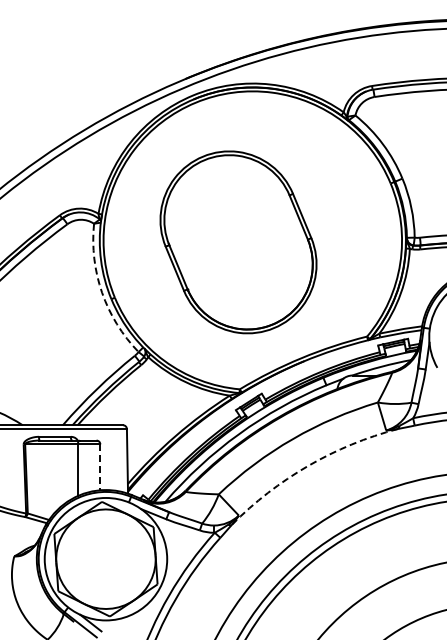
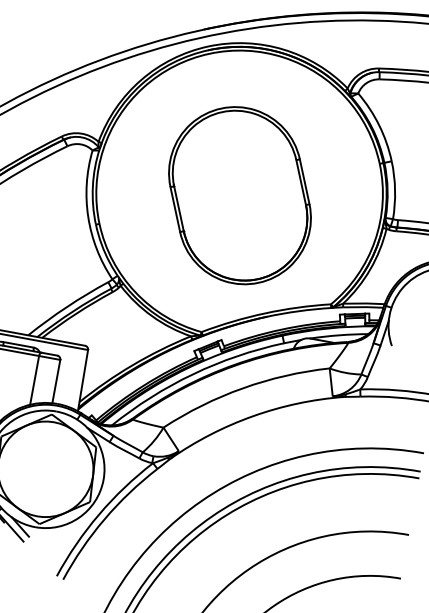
part: (238, 242) -> (239, 195), moved
arc: (102, 292) -> (88, 216), dashed -> solid
arc: (308, 465) -> (253, 415), dashed -> solid
line: (100, 467) -> (56, 381), dashed -> solid

